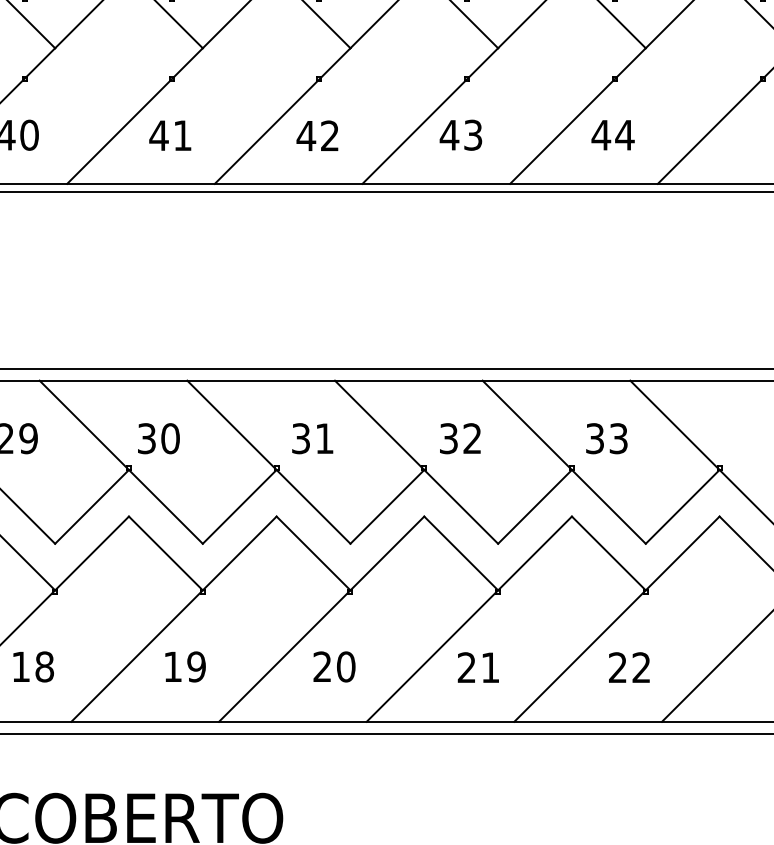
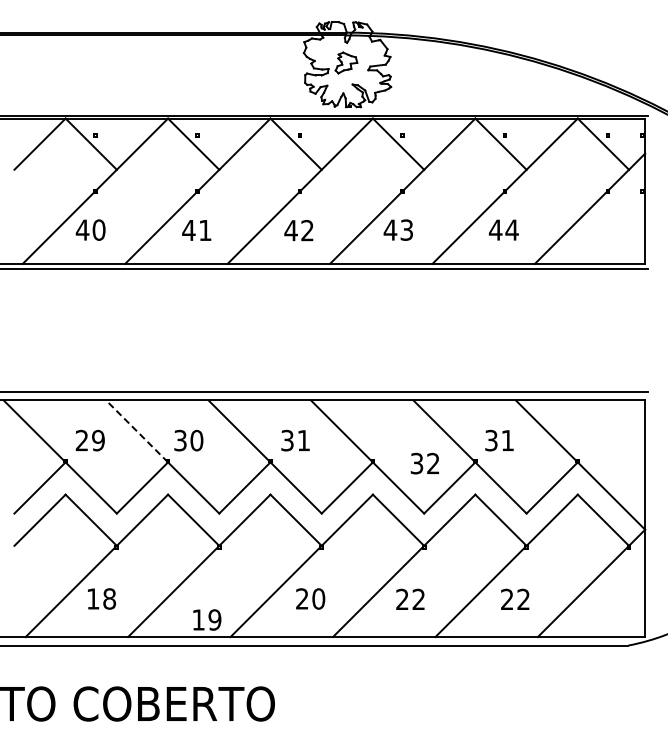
line: (84, 425) -> (137, 431), solid -> dashed
text: (459, 438) -> (424, 463), moved
text: (618, 438) -> (507, 440), 33 -> 31
text: (185, 666) -> (207, 619), moved
text: (489, 666) -> (418, 598), 21 -> 22

